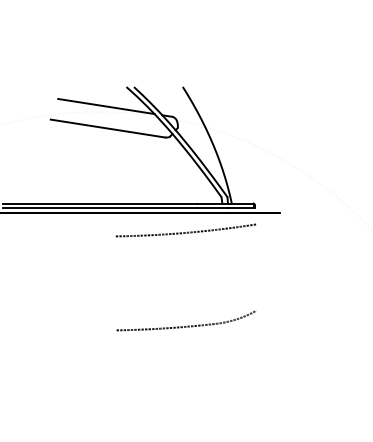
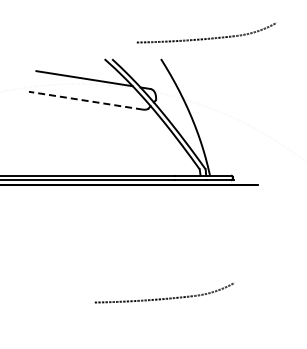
part: (227, 60) -> (205, 32), added
line: (107, 128) -> (85, 100), solid -> dashed
curve: (185, 232) -> (163, 204), removed

